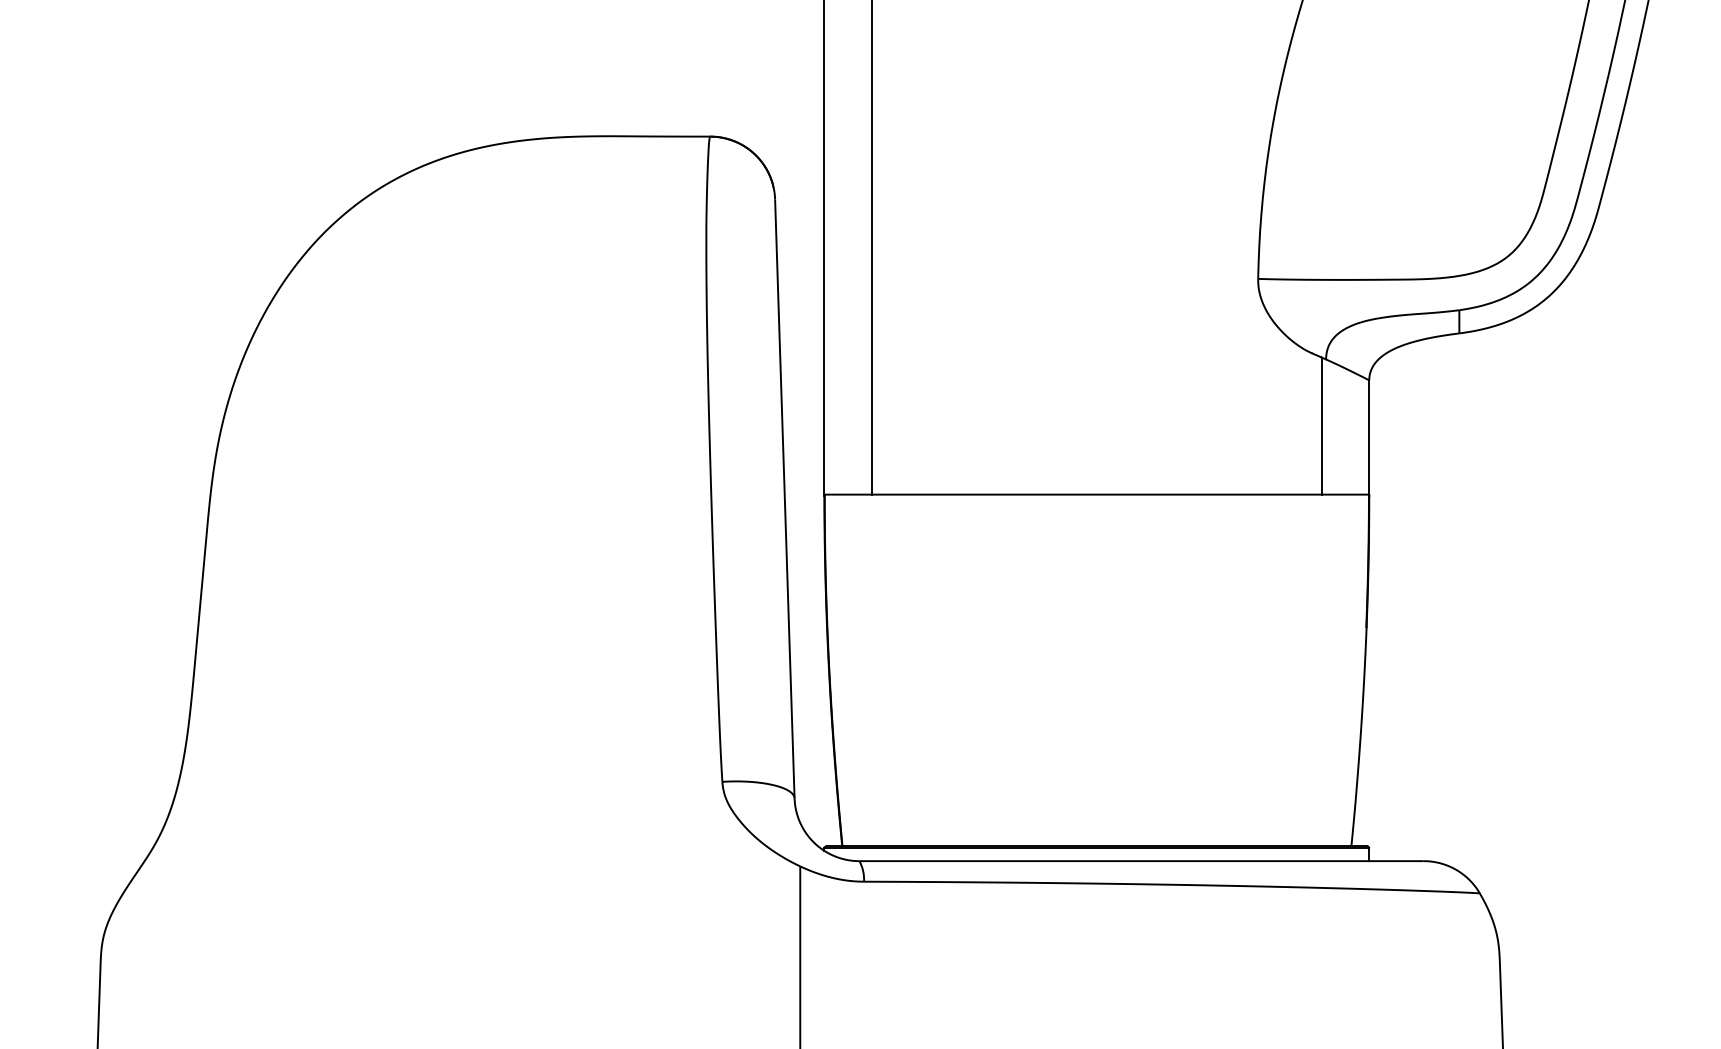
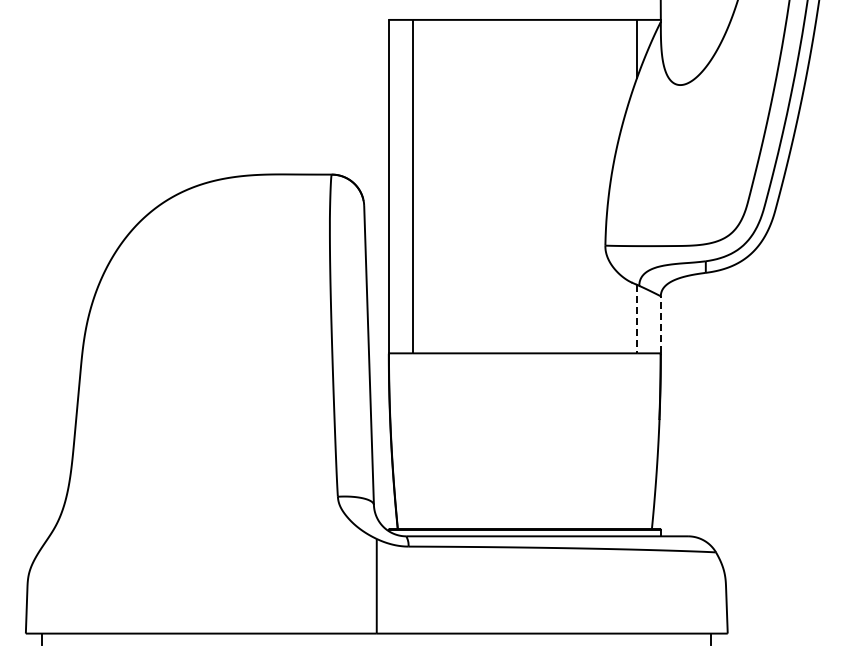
line: (1322, 426) -> (637, 319), solid -> dashed
line: (1368, 436) -> (660, 324), solid -> dashed

